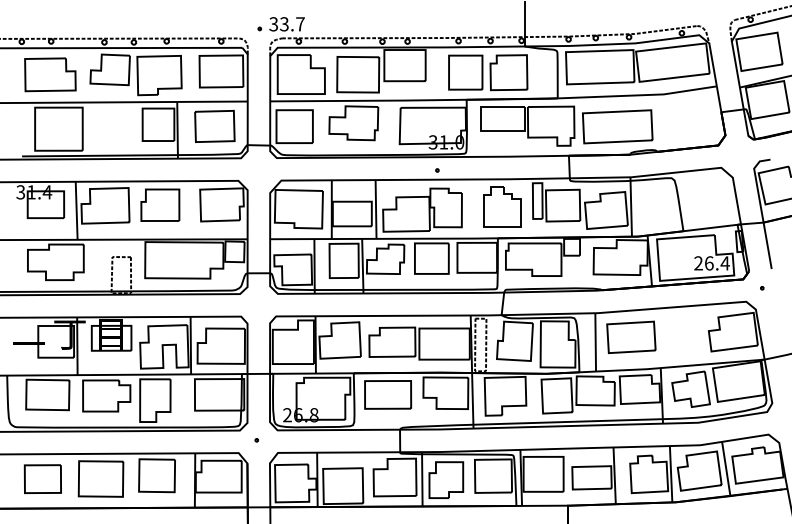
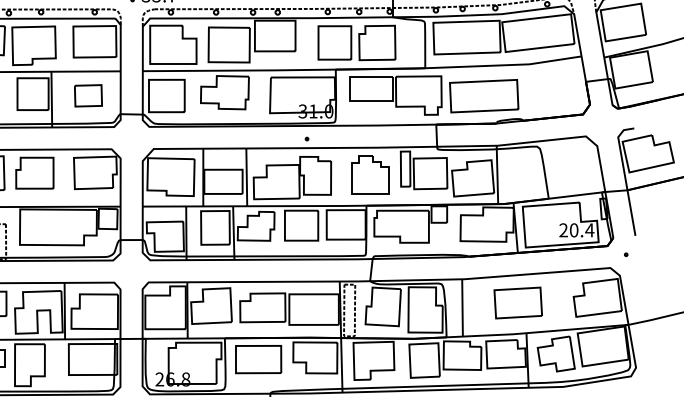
part: (214, 126) -> (88, 95), size x0.7
text: (709, 263) -> (574, 230), 26.4 -> 20.4
part: (631, 336) -> (518, 302), moved

